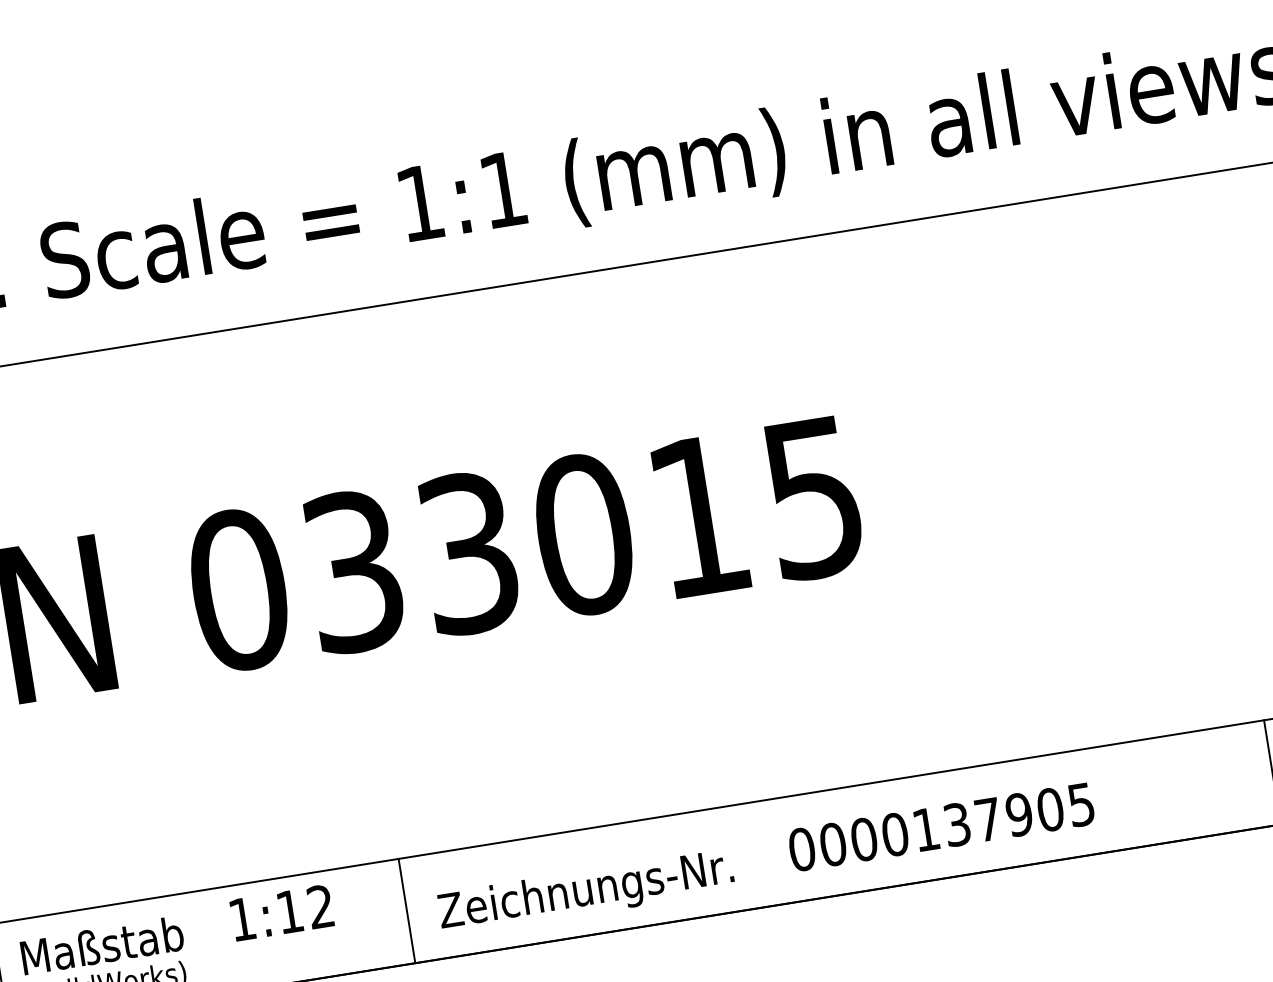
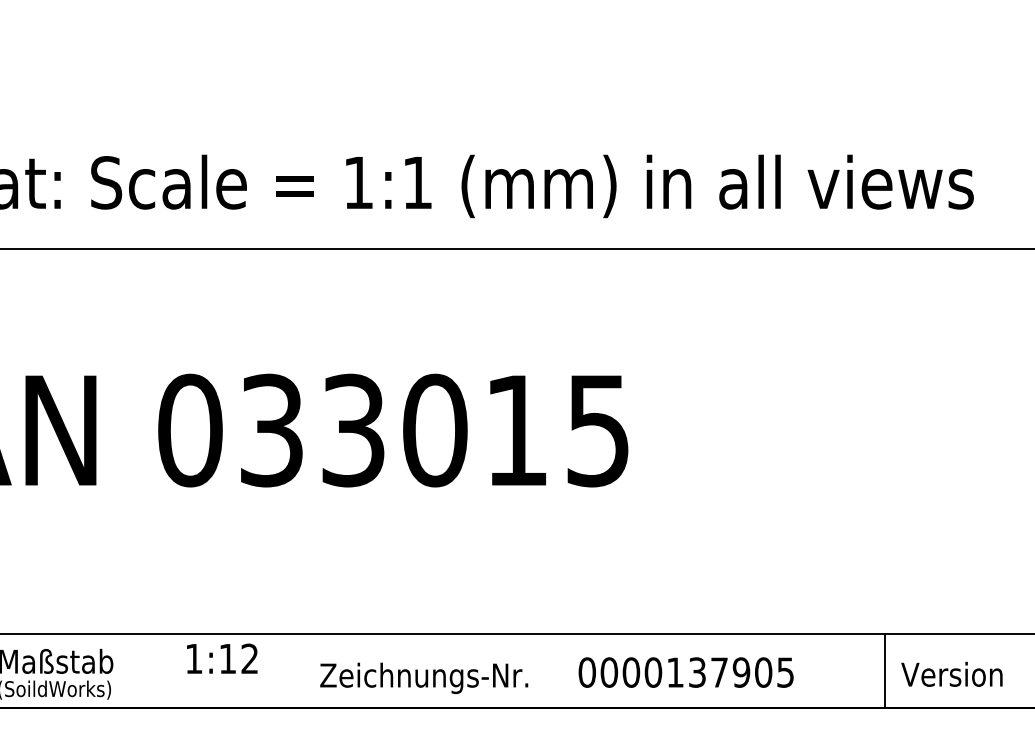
text: (940, 827) -> (685, 672), moved
text: (586, 892) -> (424, 678), moved
line: (406, 911) -> (270, 671), removed
text: (282, 912) -> (222, 658), moved

